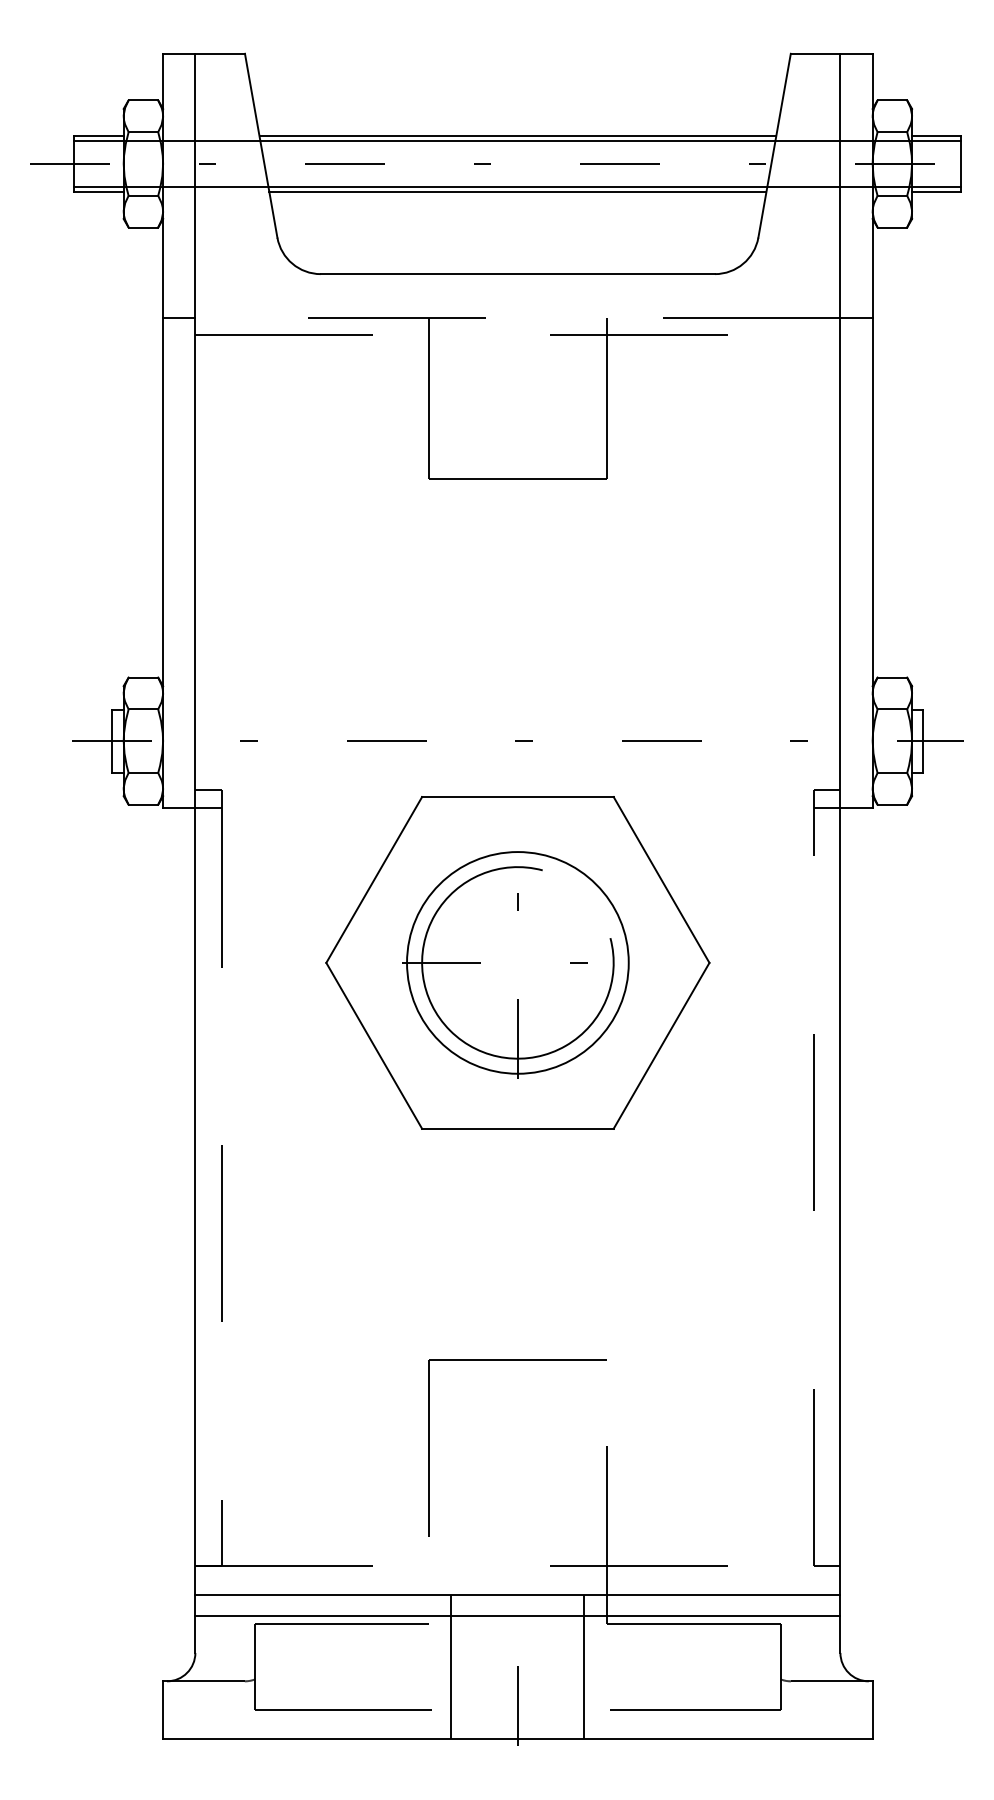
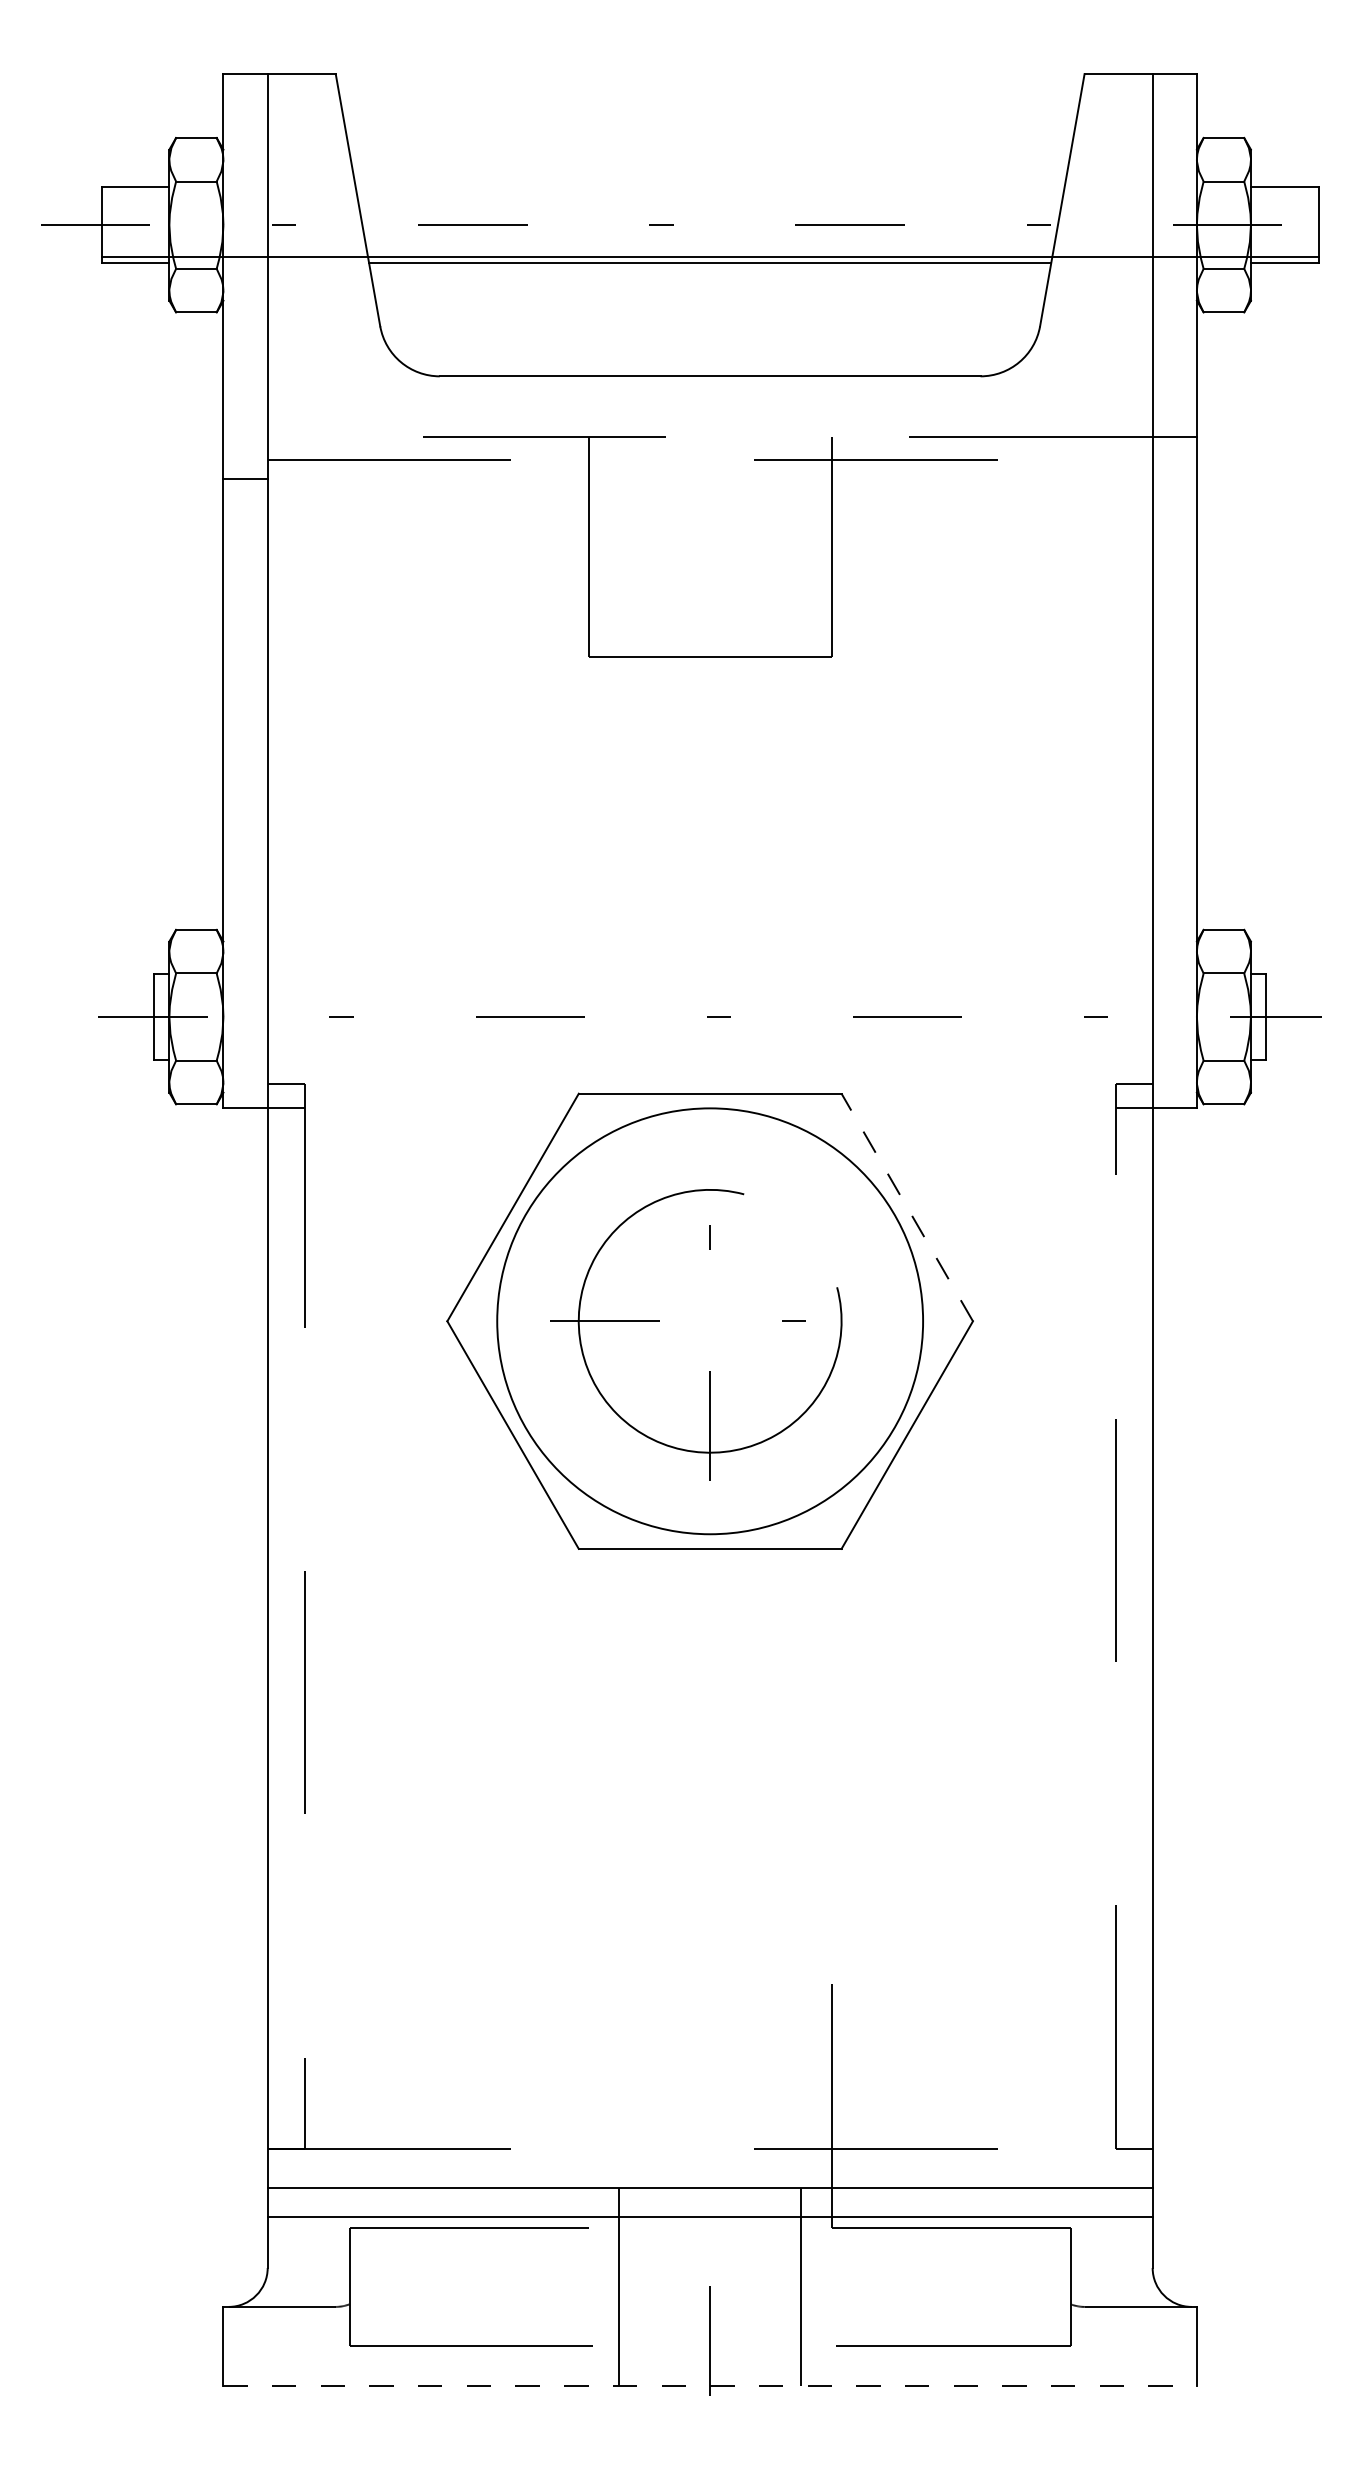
line: (517, 136) -> (709, 187), removed
line: (517, 140) -> (709, 193), removed
line: (179, 317) -> (245, 478), moved
line: (661, 879) -> (907, 1207), solid -> dashed
circle: (518, 963) -> (710, 1321), size x1.4
part: (517, 1360) -> (709, 1866), removed
line: (518, 1739) -> (710, 2386), solid -> dashed

